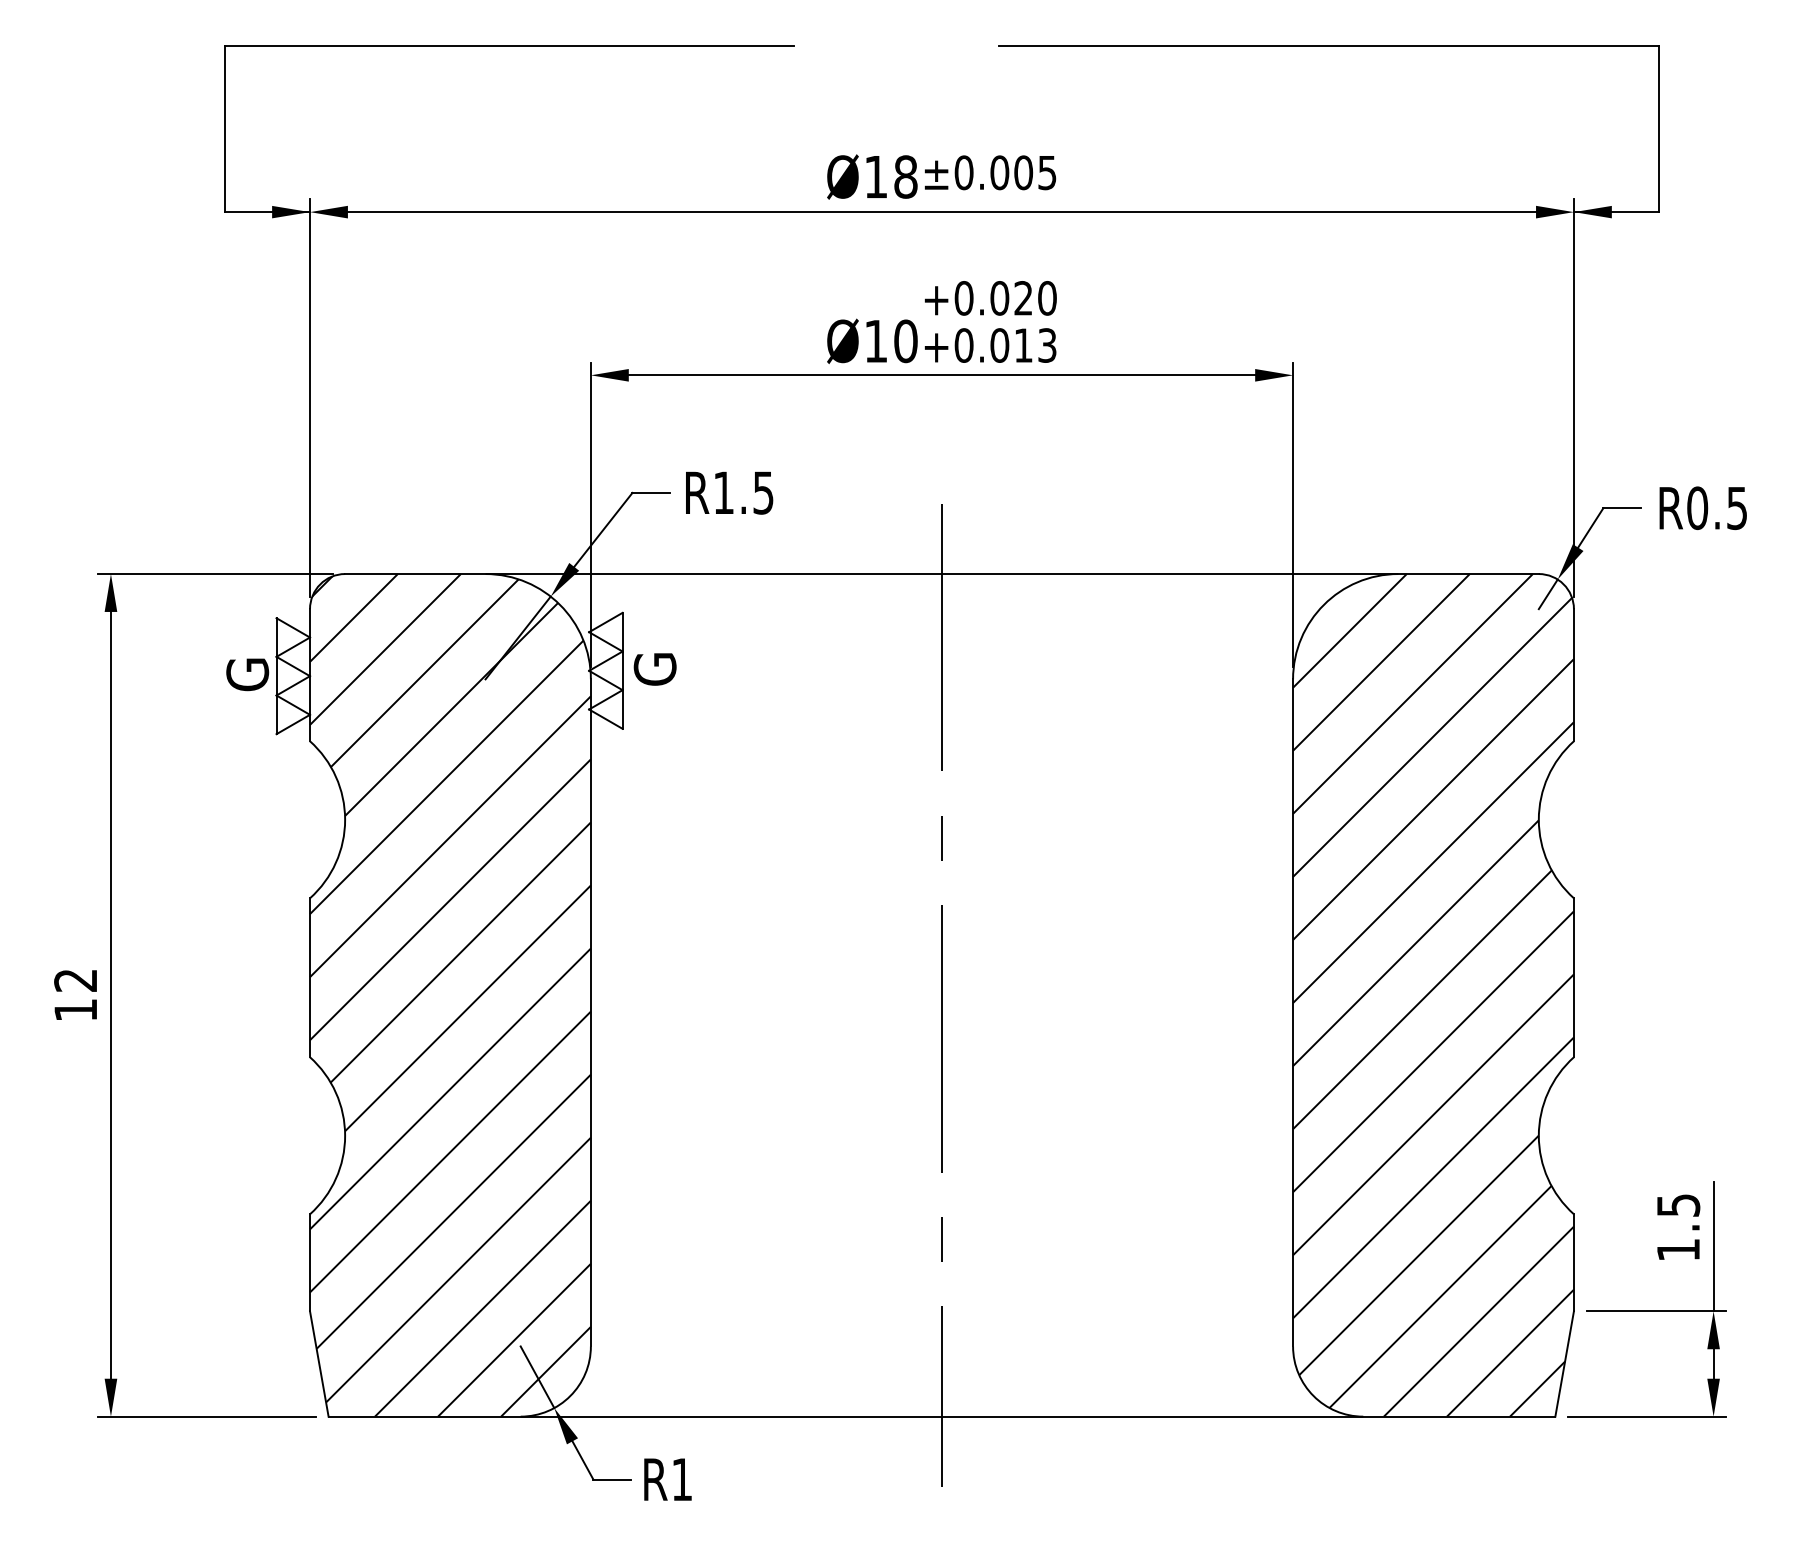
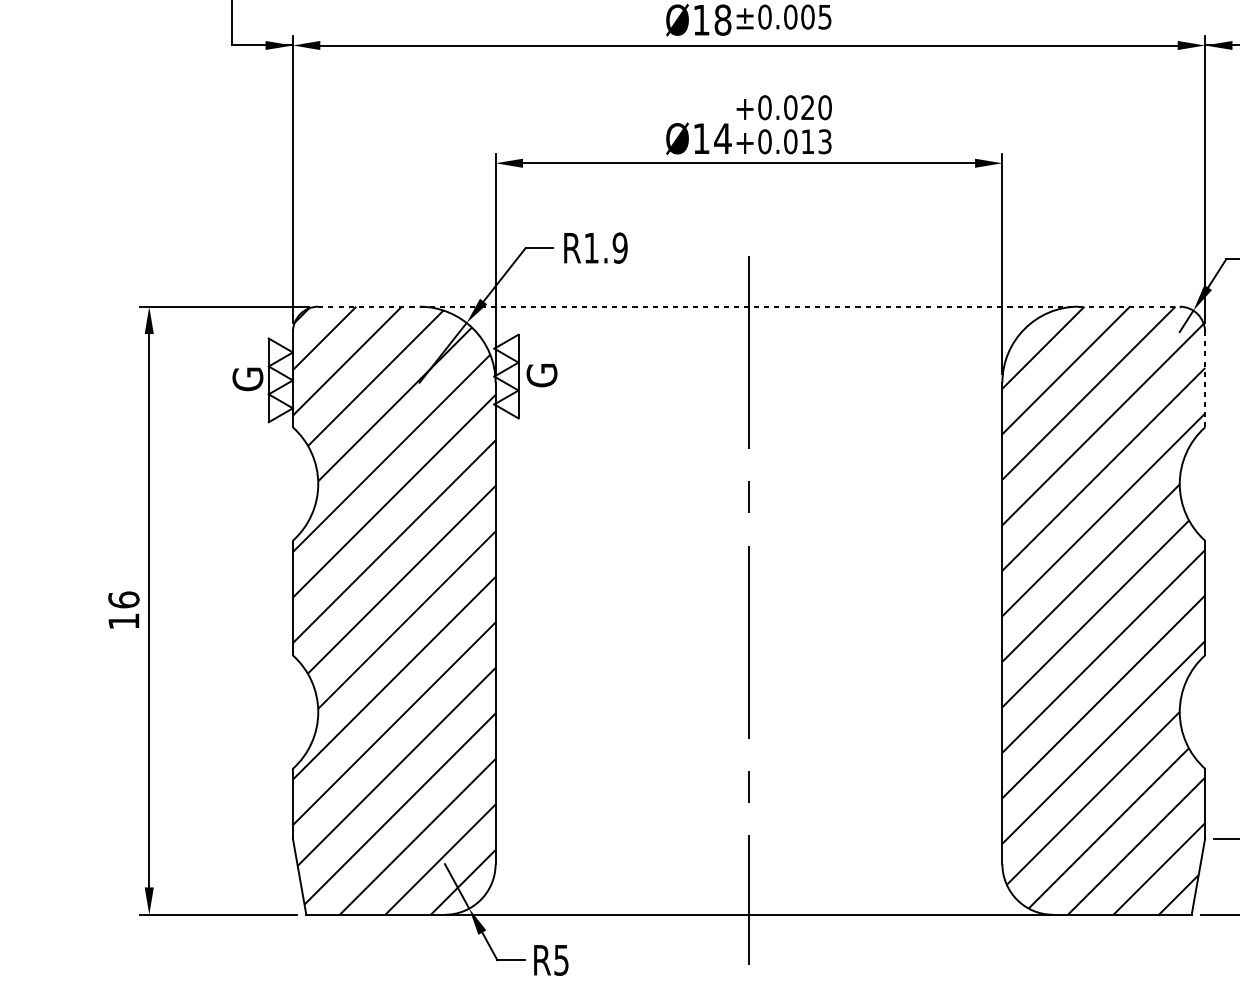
text: (905, 341) -> (722, 138), Ø10 -> Ø14
text: (763, 492) -> (620, 247), R1.5 -> R1.9
line: (941, 574) -> (748, 307), solid -> dashed
line: (1573, 674) -> (1204, 379), solid -> dashed
text: (75, 979) -> (123, 599), 12 -> 16
text: (681, 1479) -> (561, 960), R1 -> R5

